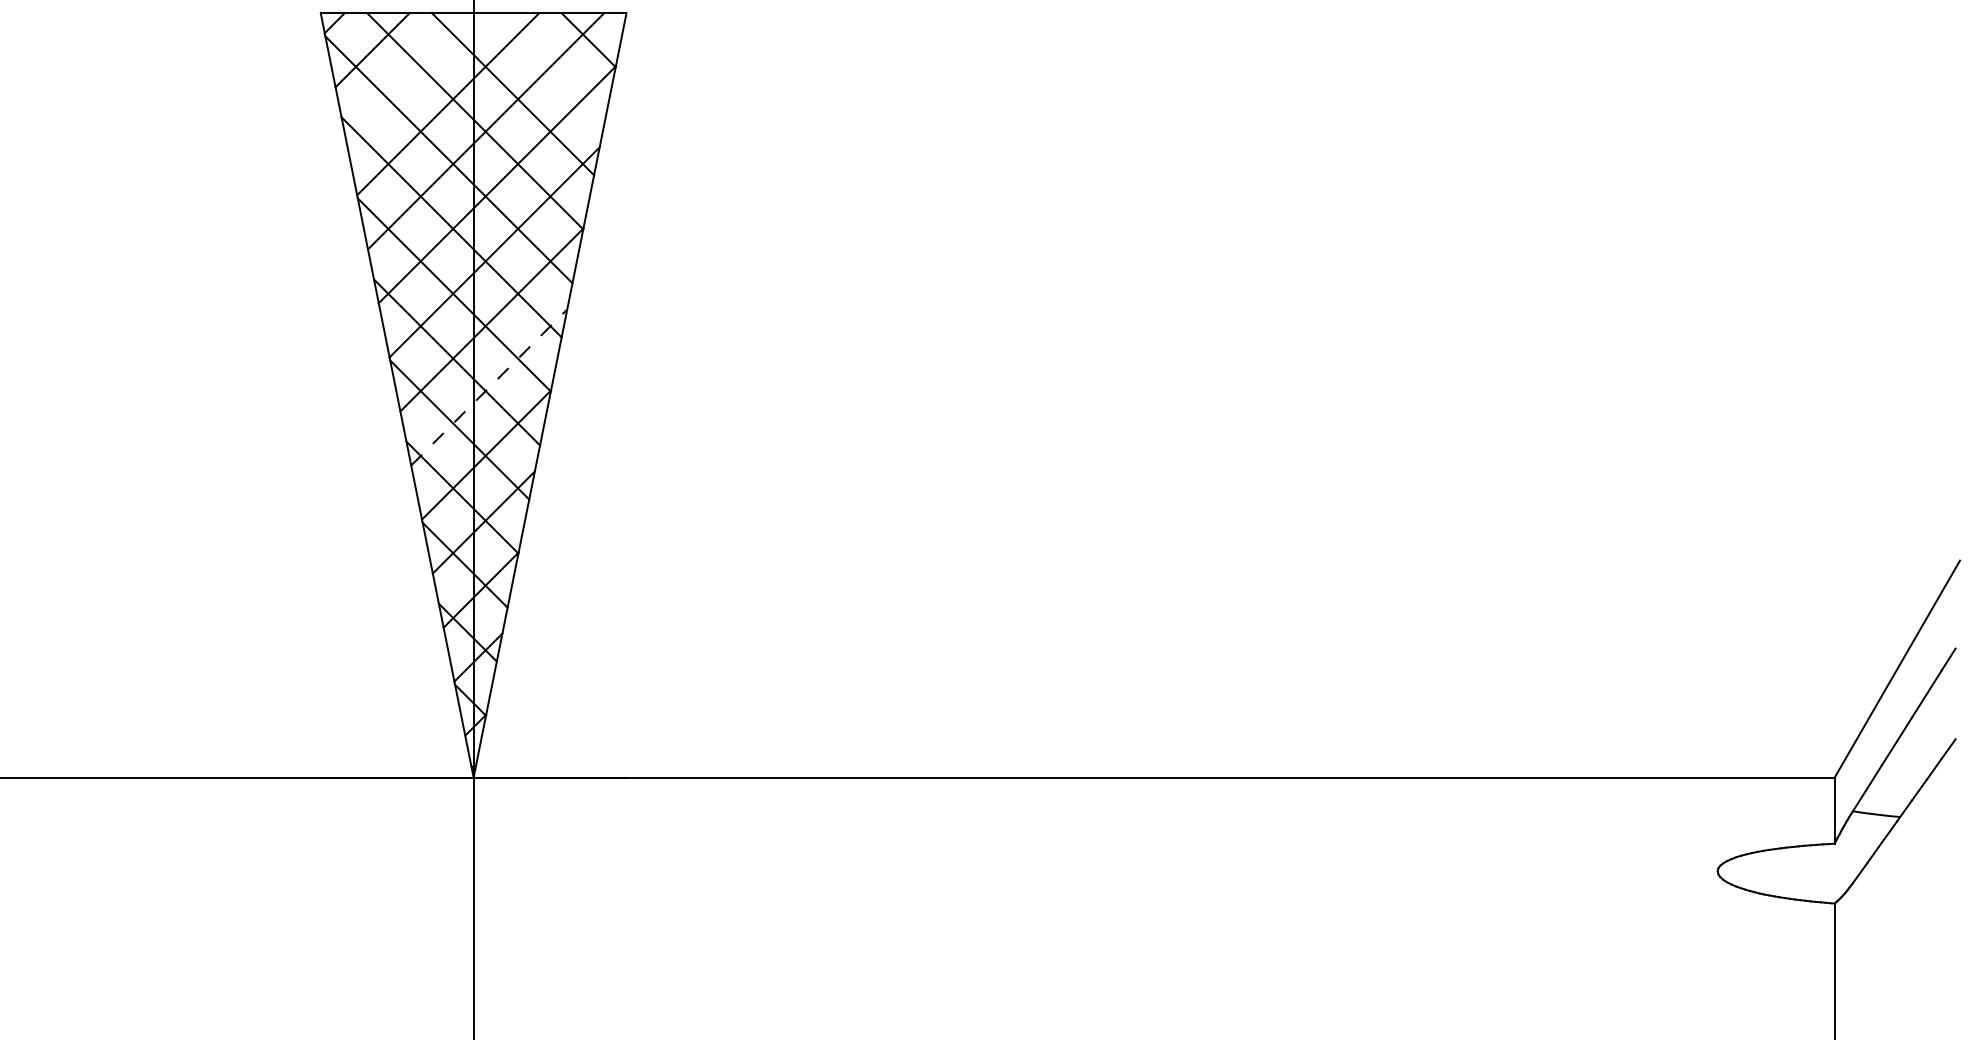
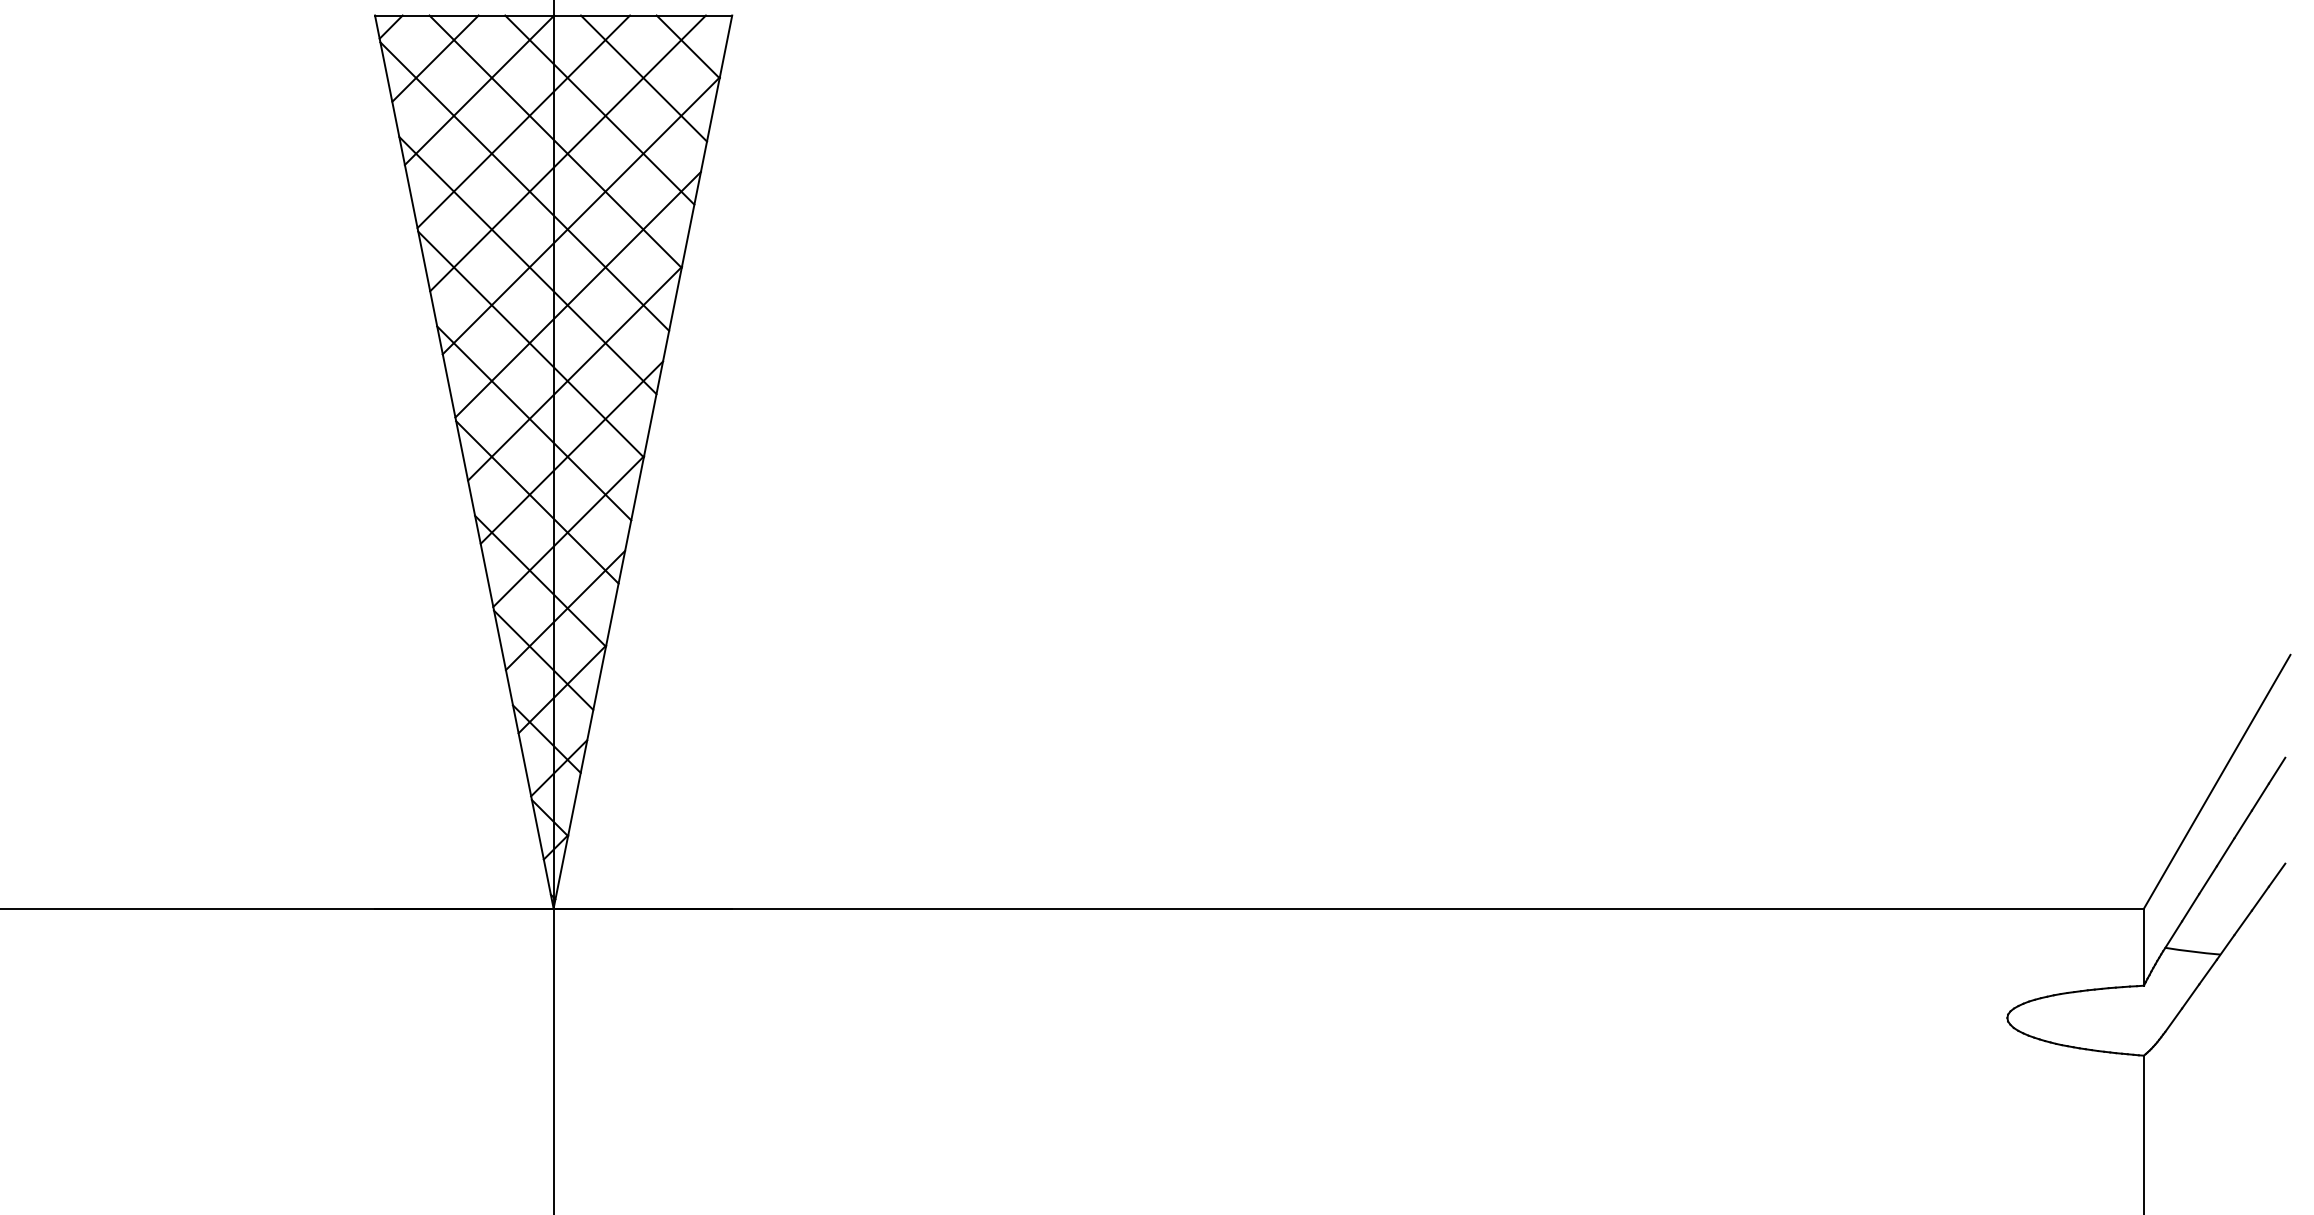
line: (550, 67) -> (643, 78), added
line: (410, 77) -> (479, 90), added
line: (488, 387) -> (571, 452), dashed -> solid

